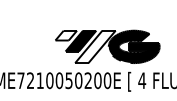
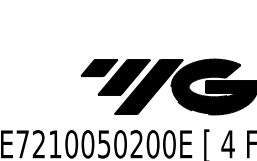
fill: (66, 35) -> (99, 67), added
fill: (95, 46) -> (148, 86), added

